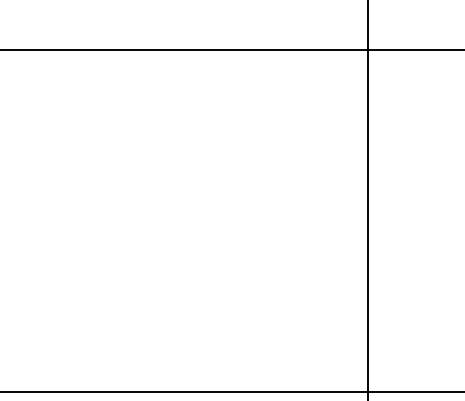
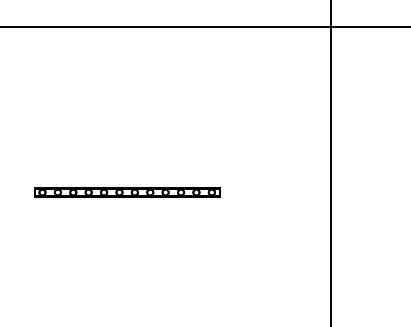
part: (154, 222) -> (127, 192), added

